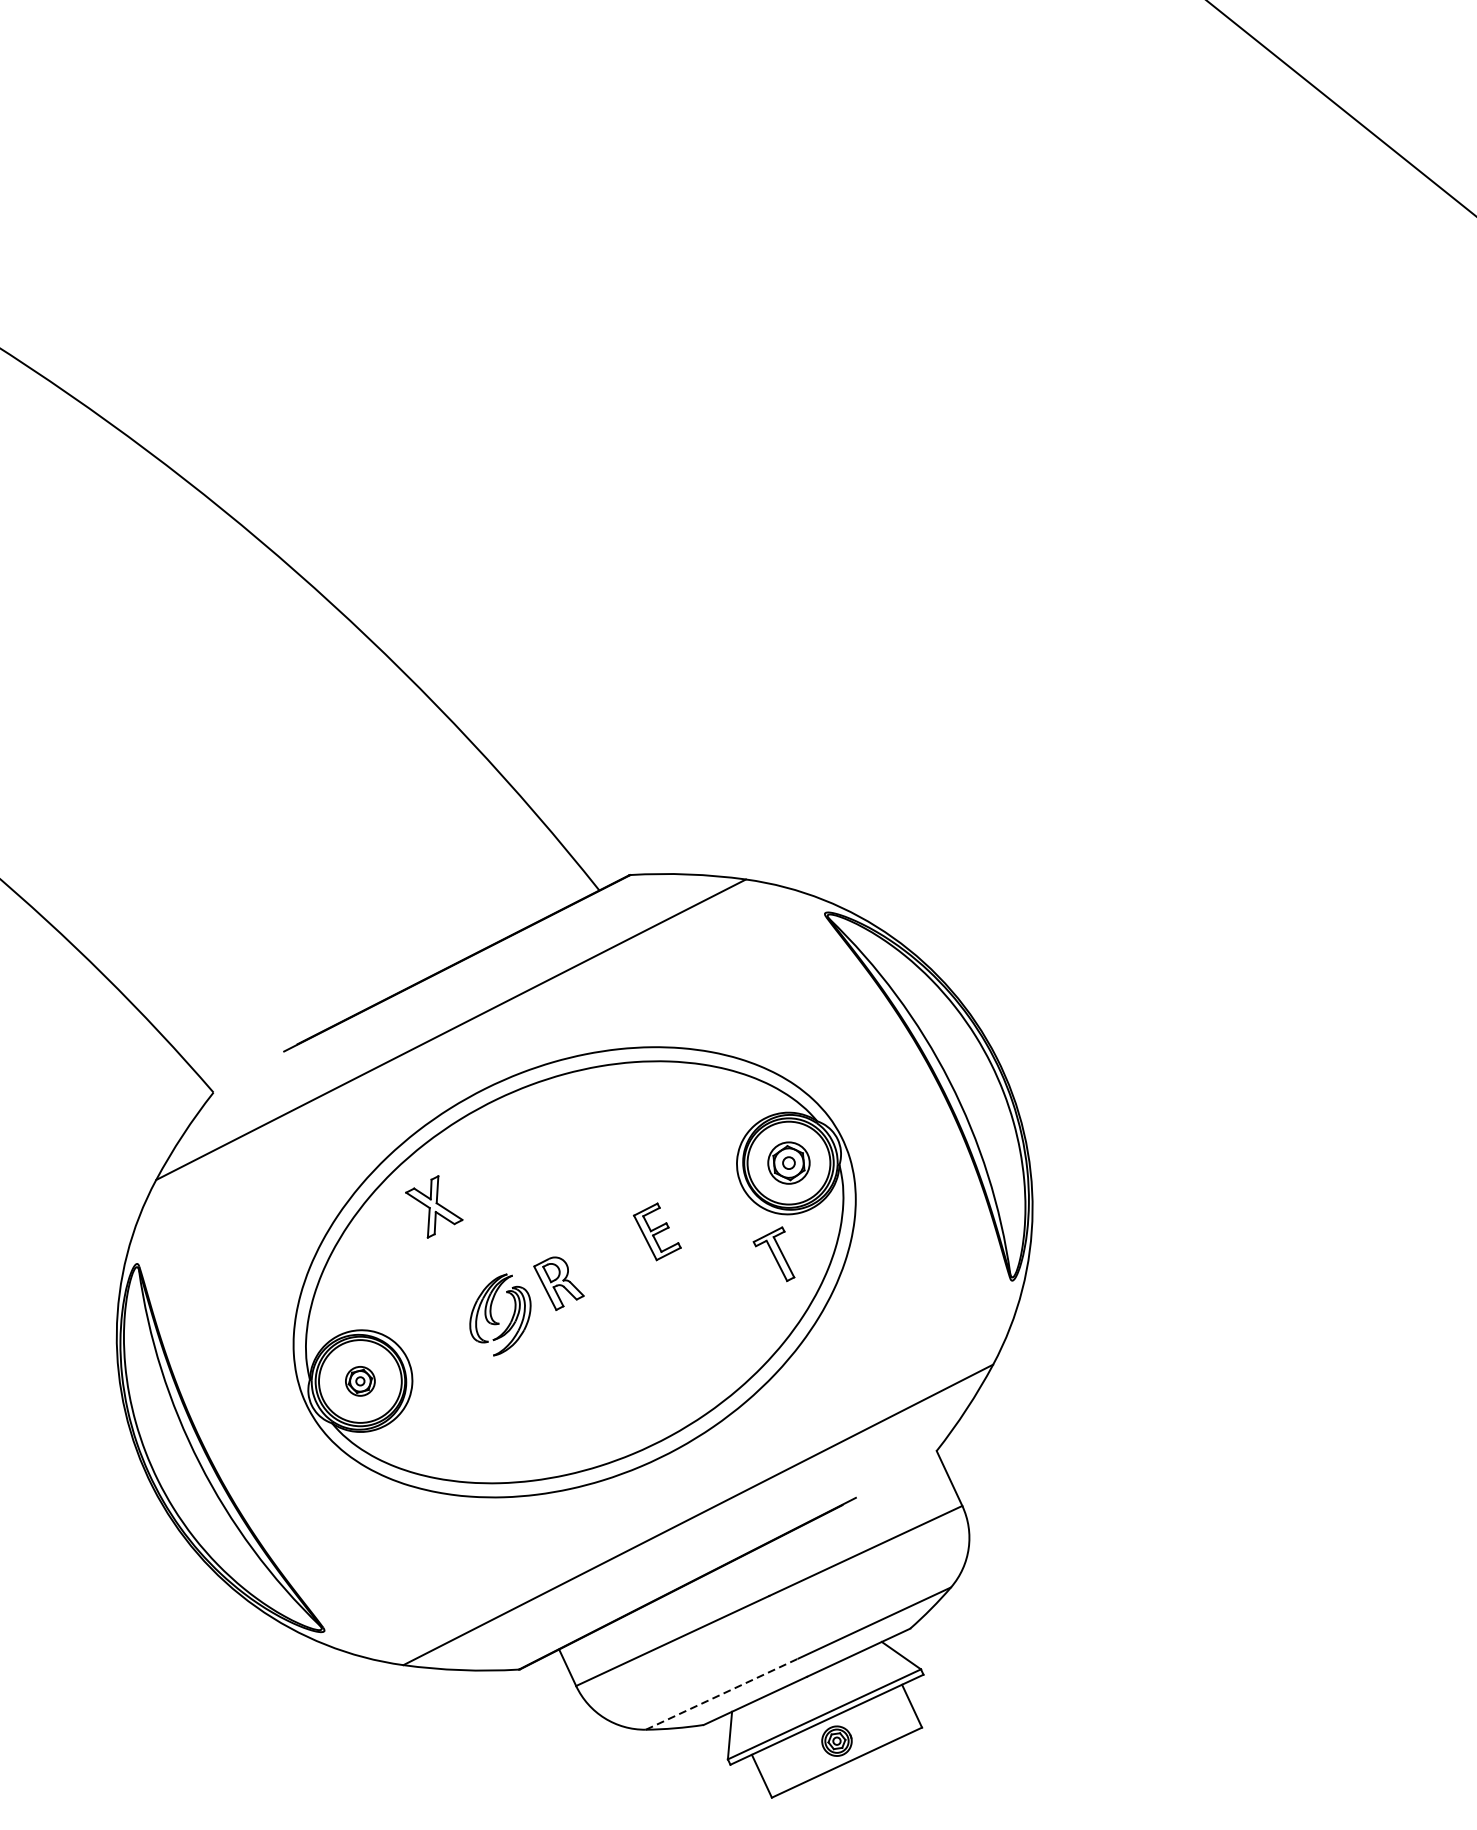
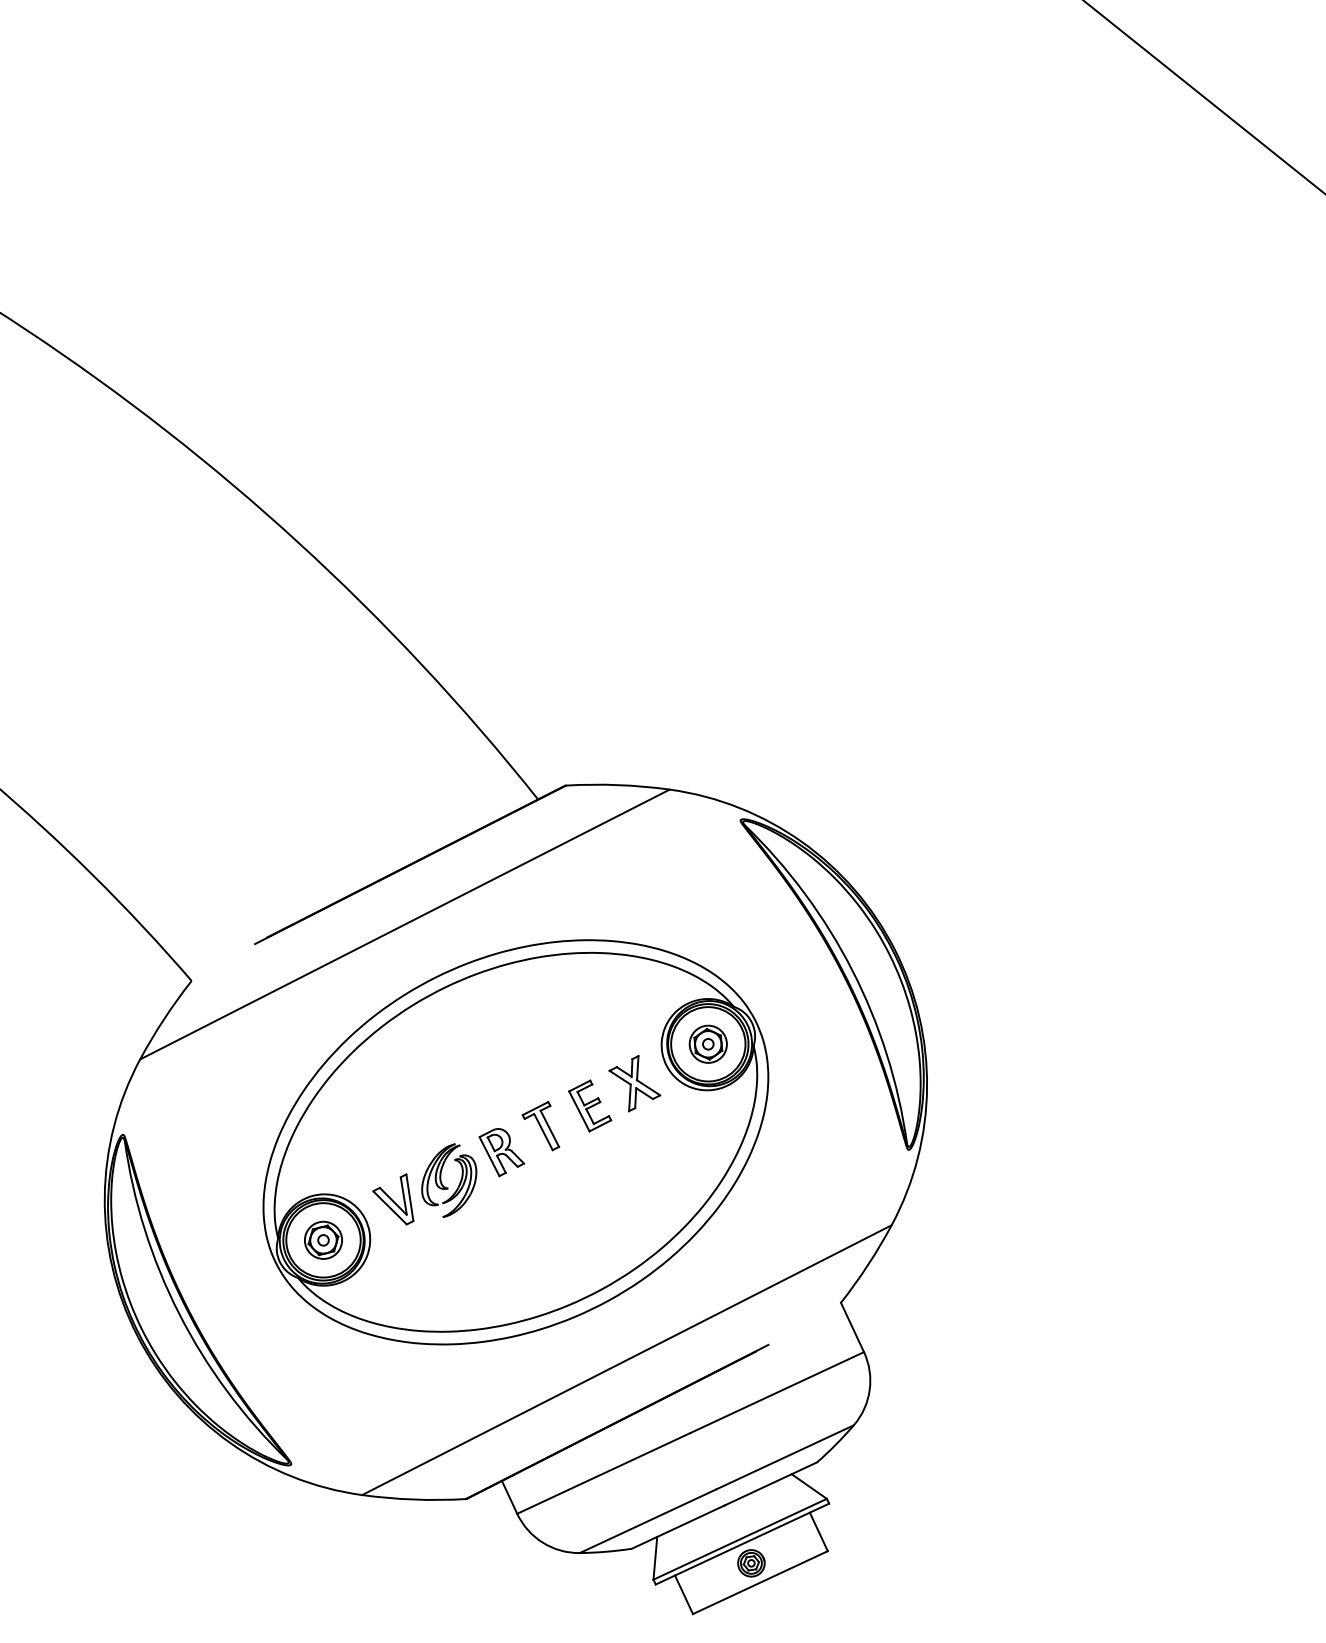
part: (433, 1206) -> (634, 1083), moved
part: (773, 1254) -> (540, 1126), moved
part: (438, 1335) -> (393, 1199), added
part: (360, 1380) -> (323, 1239), size x1.43
line: (722, 1694) -> (648, 1521), dashed -> solid

